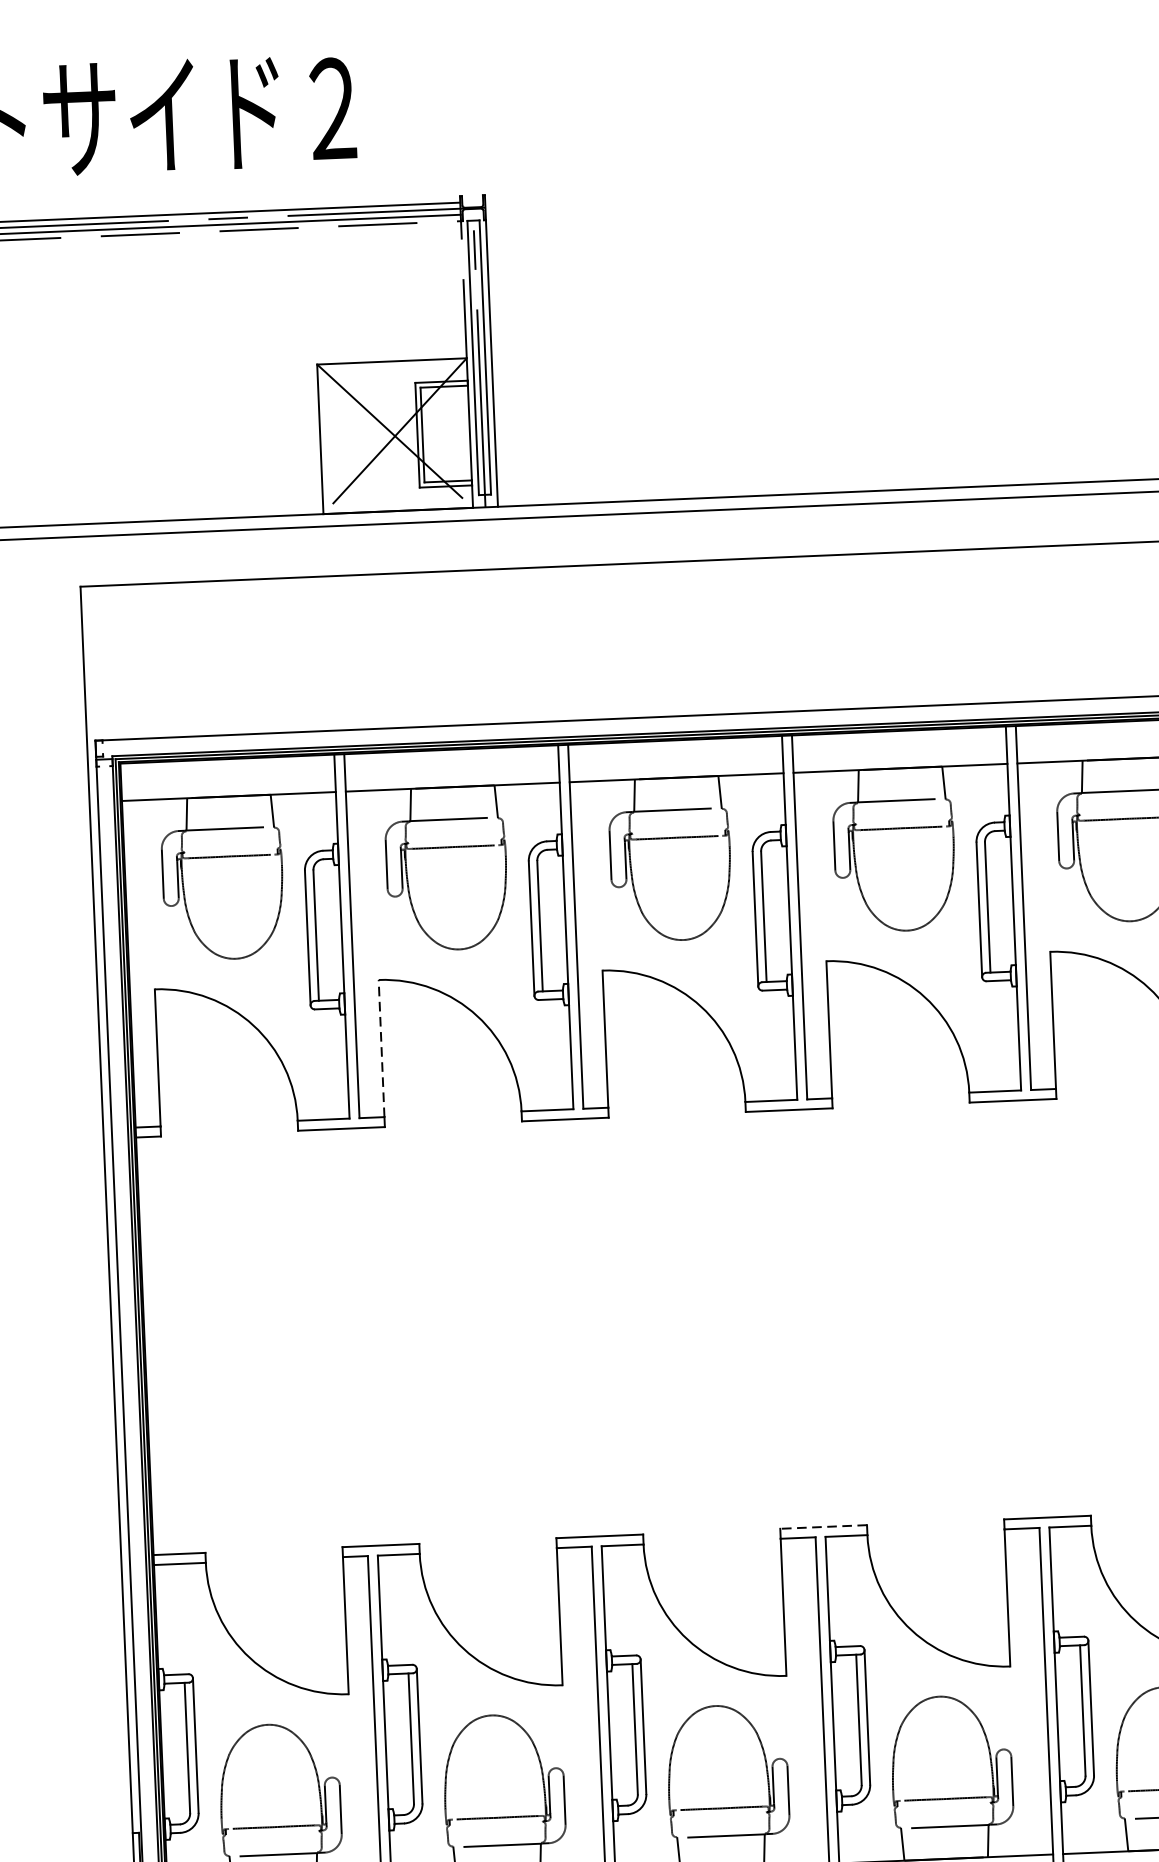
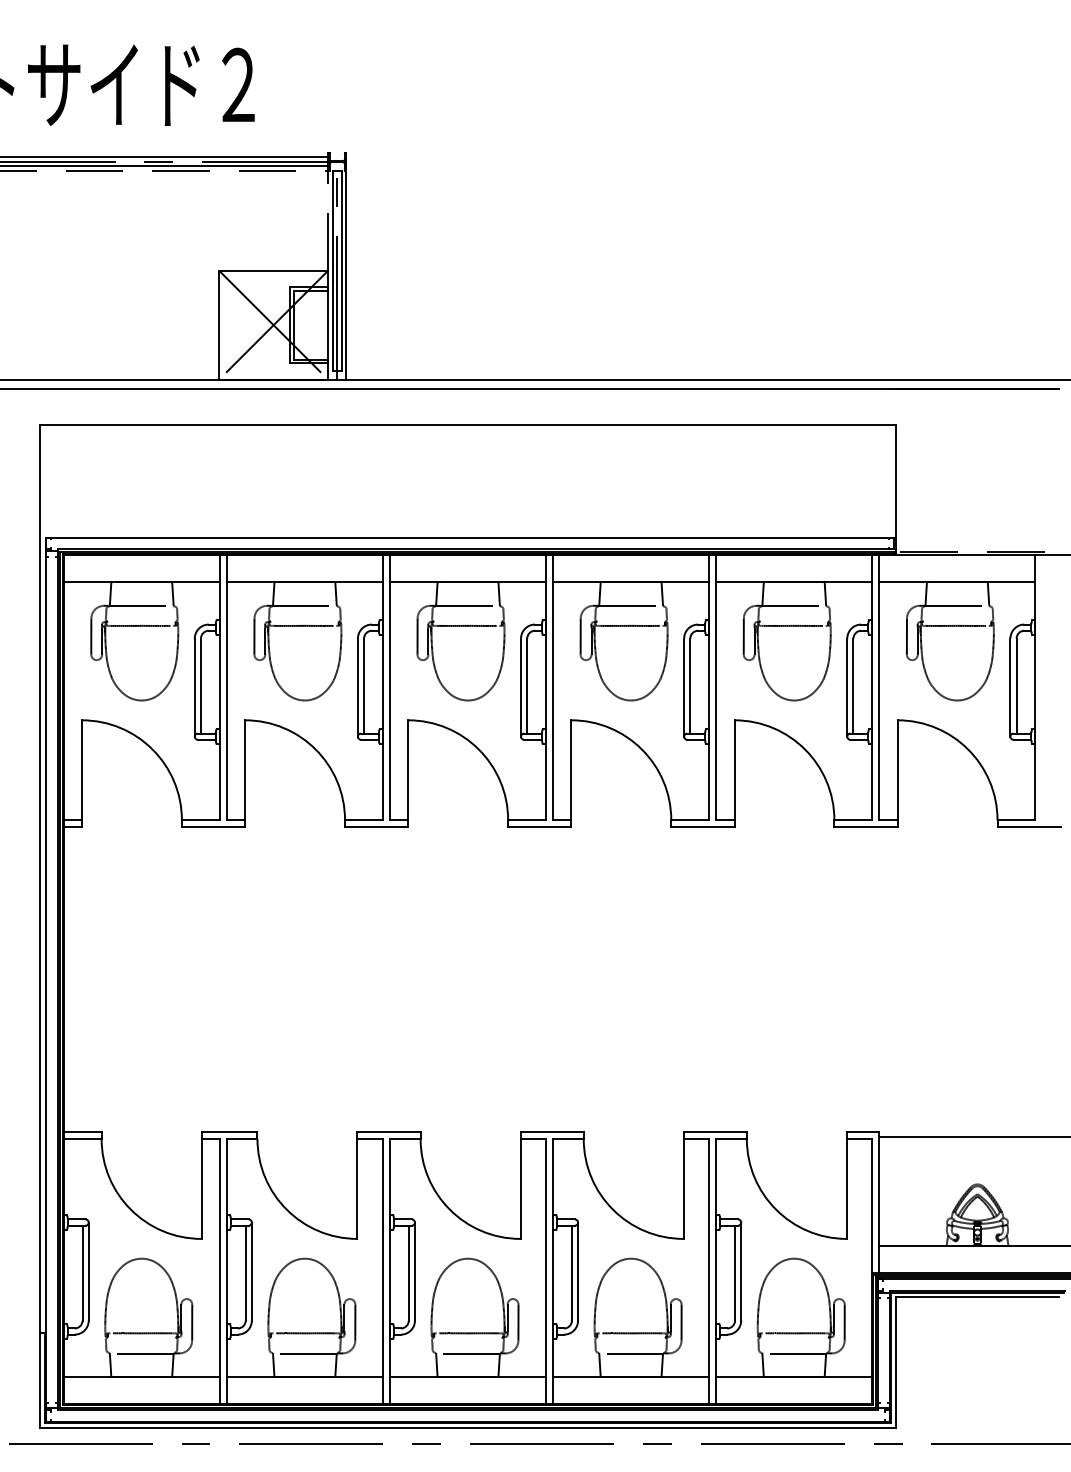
line: (382, 1048) -> (245, 770), dashed -> solid
line: (824, 1526) -> (552, 1131), dashed -> solid

